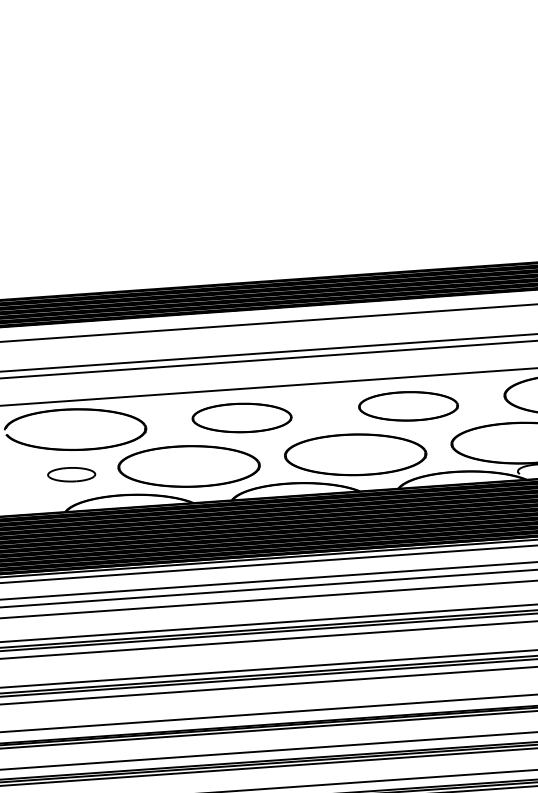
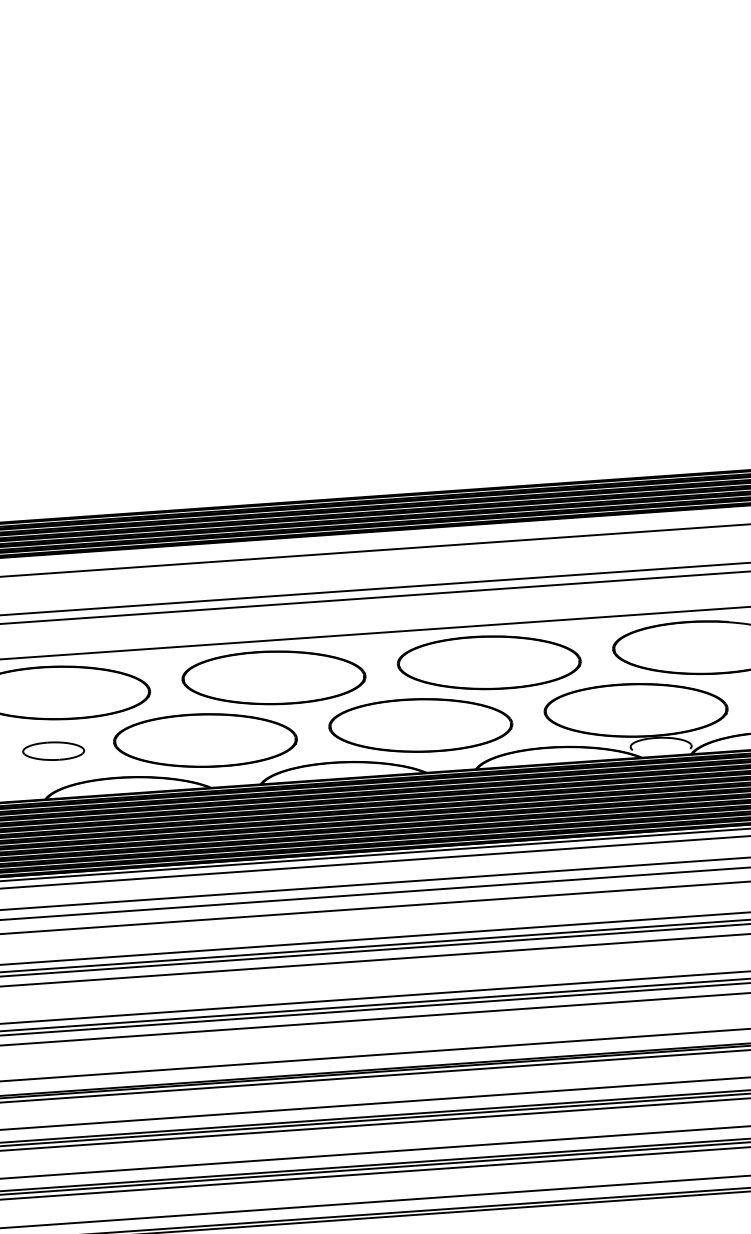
part: (408, 406) -> (488, 662), size x1.43
part: (241, 417) -> (273, 677), size x1.43

